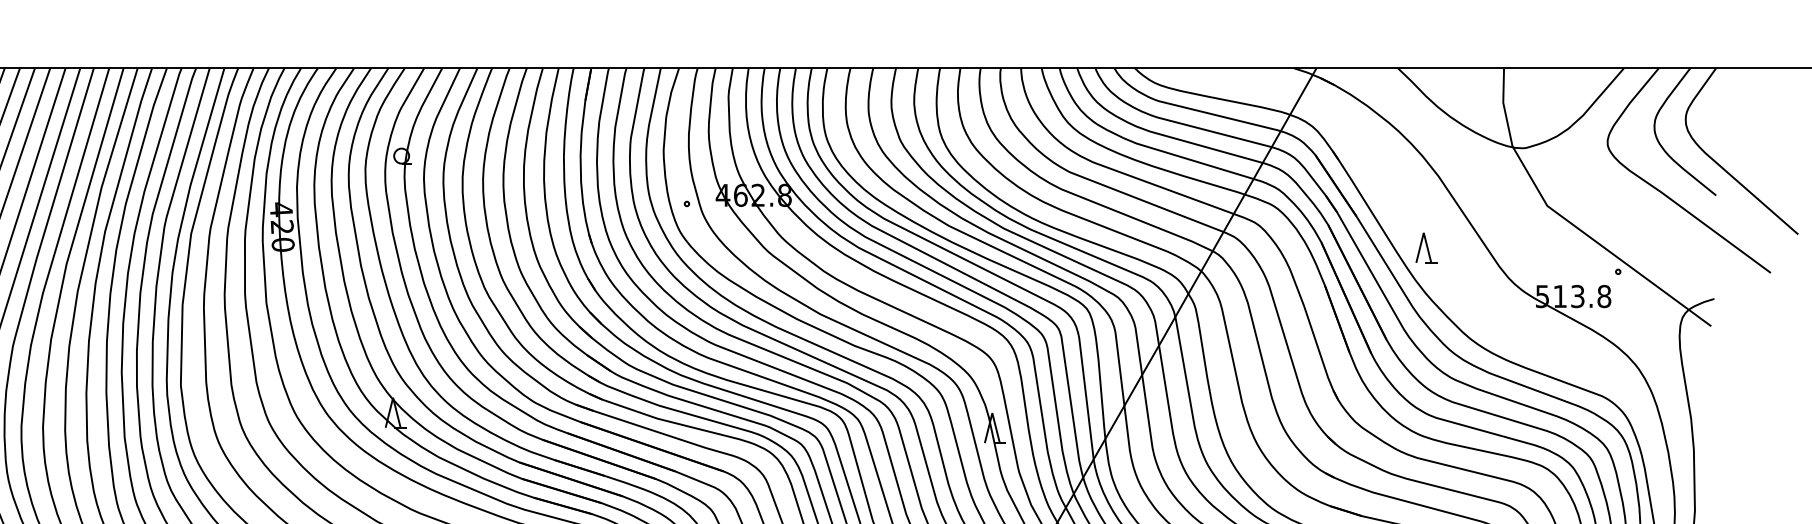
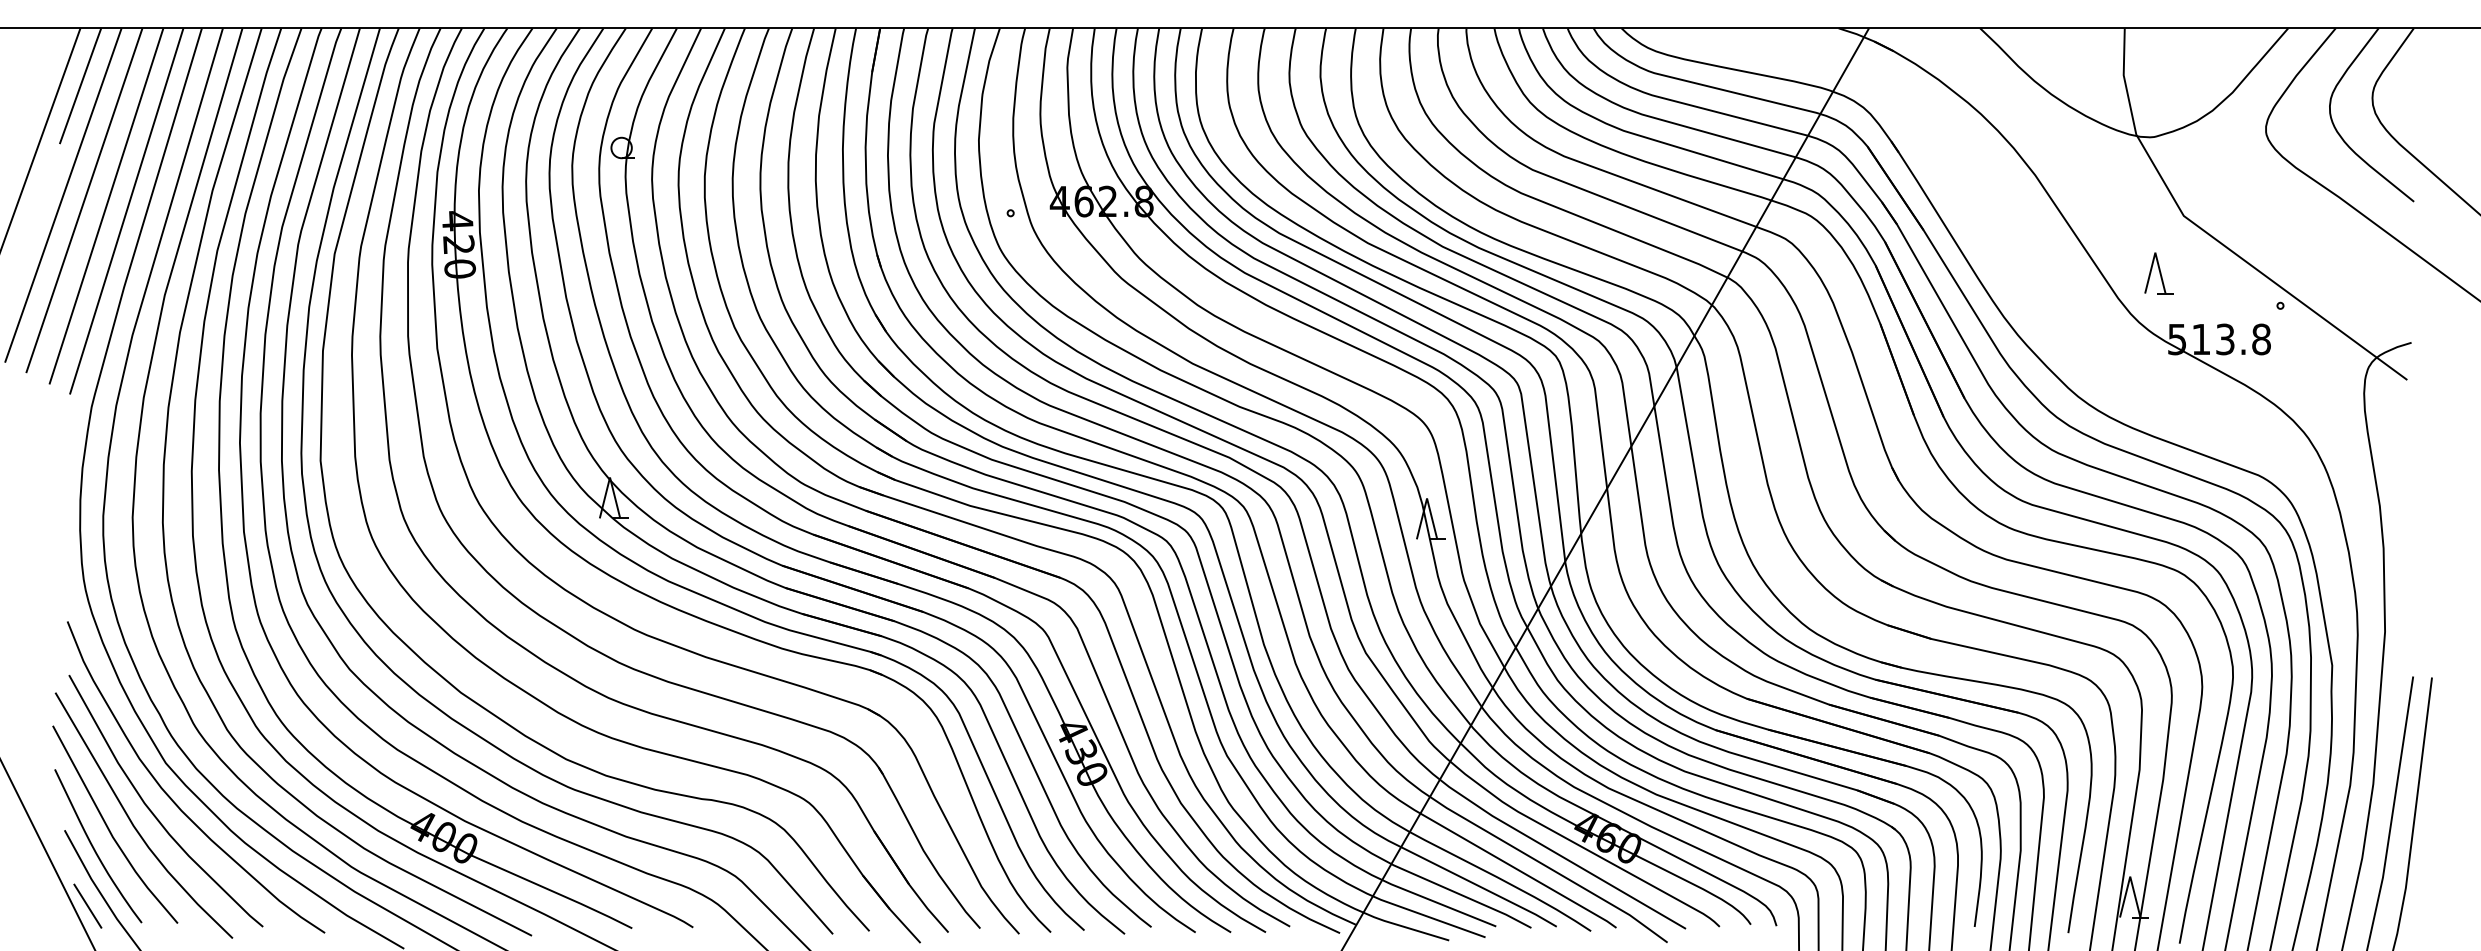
part: (1426, 248) -> (2158, 273), moved

